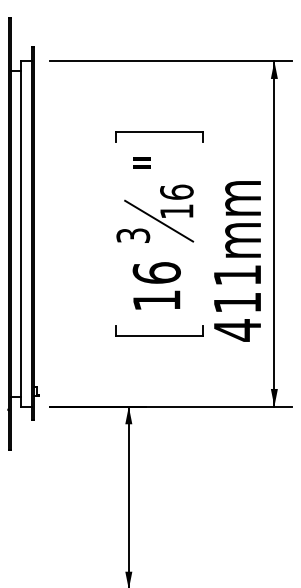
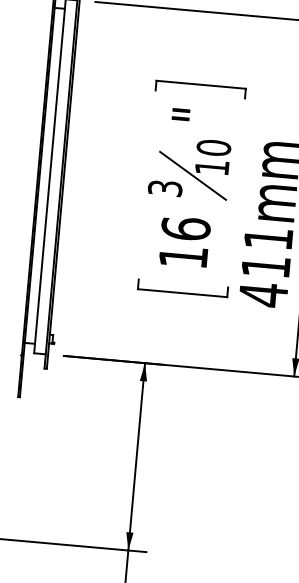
text: (176, 191) -> (213, 147), 16 -> 10

